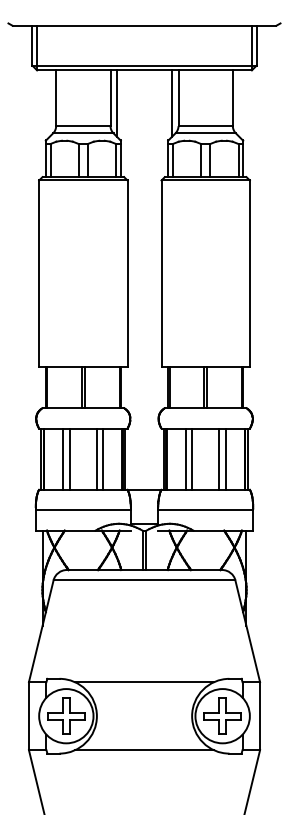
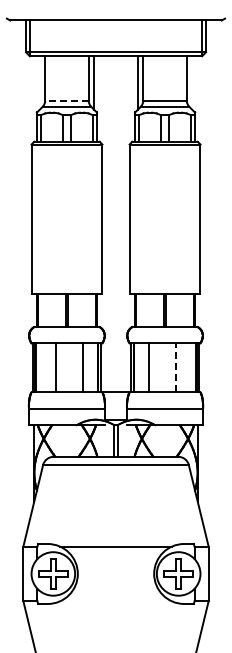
line: (82, 125) -> (66, 100), solid -> dashed
line: (62, 458) -> (50, 367), removed
line: (96, 458) -> (77, 367), removed
line: (192, 458) -> (154, 367), removed
line: (218, 458) -> (175, 367), solid -> dashed
line: (226, 458) -> (181, 367), removed
line: (143, 750) -> (115, 601), removed

